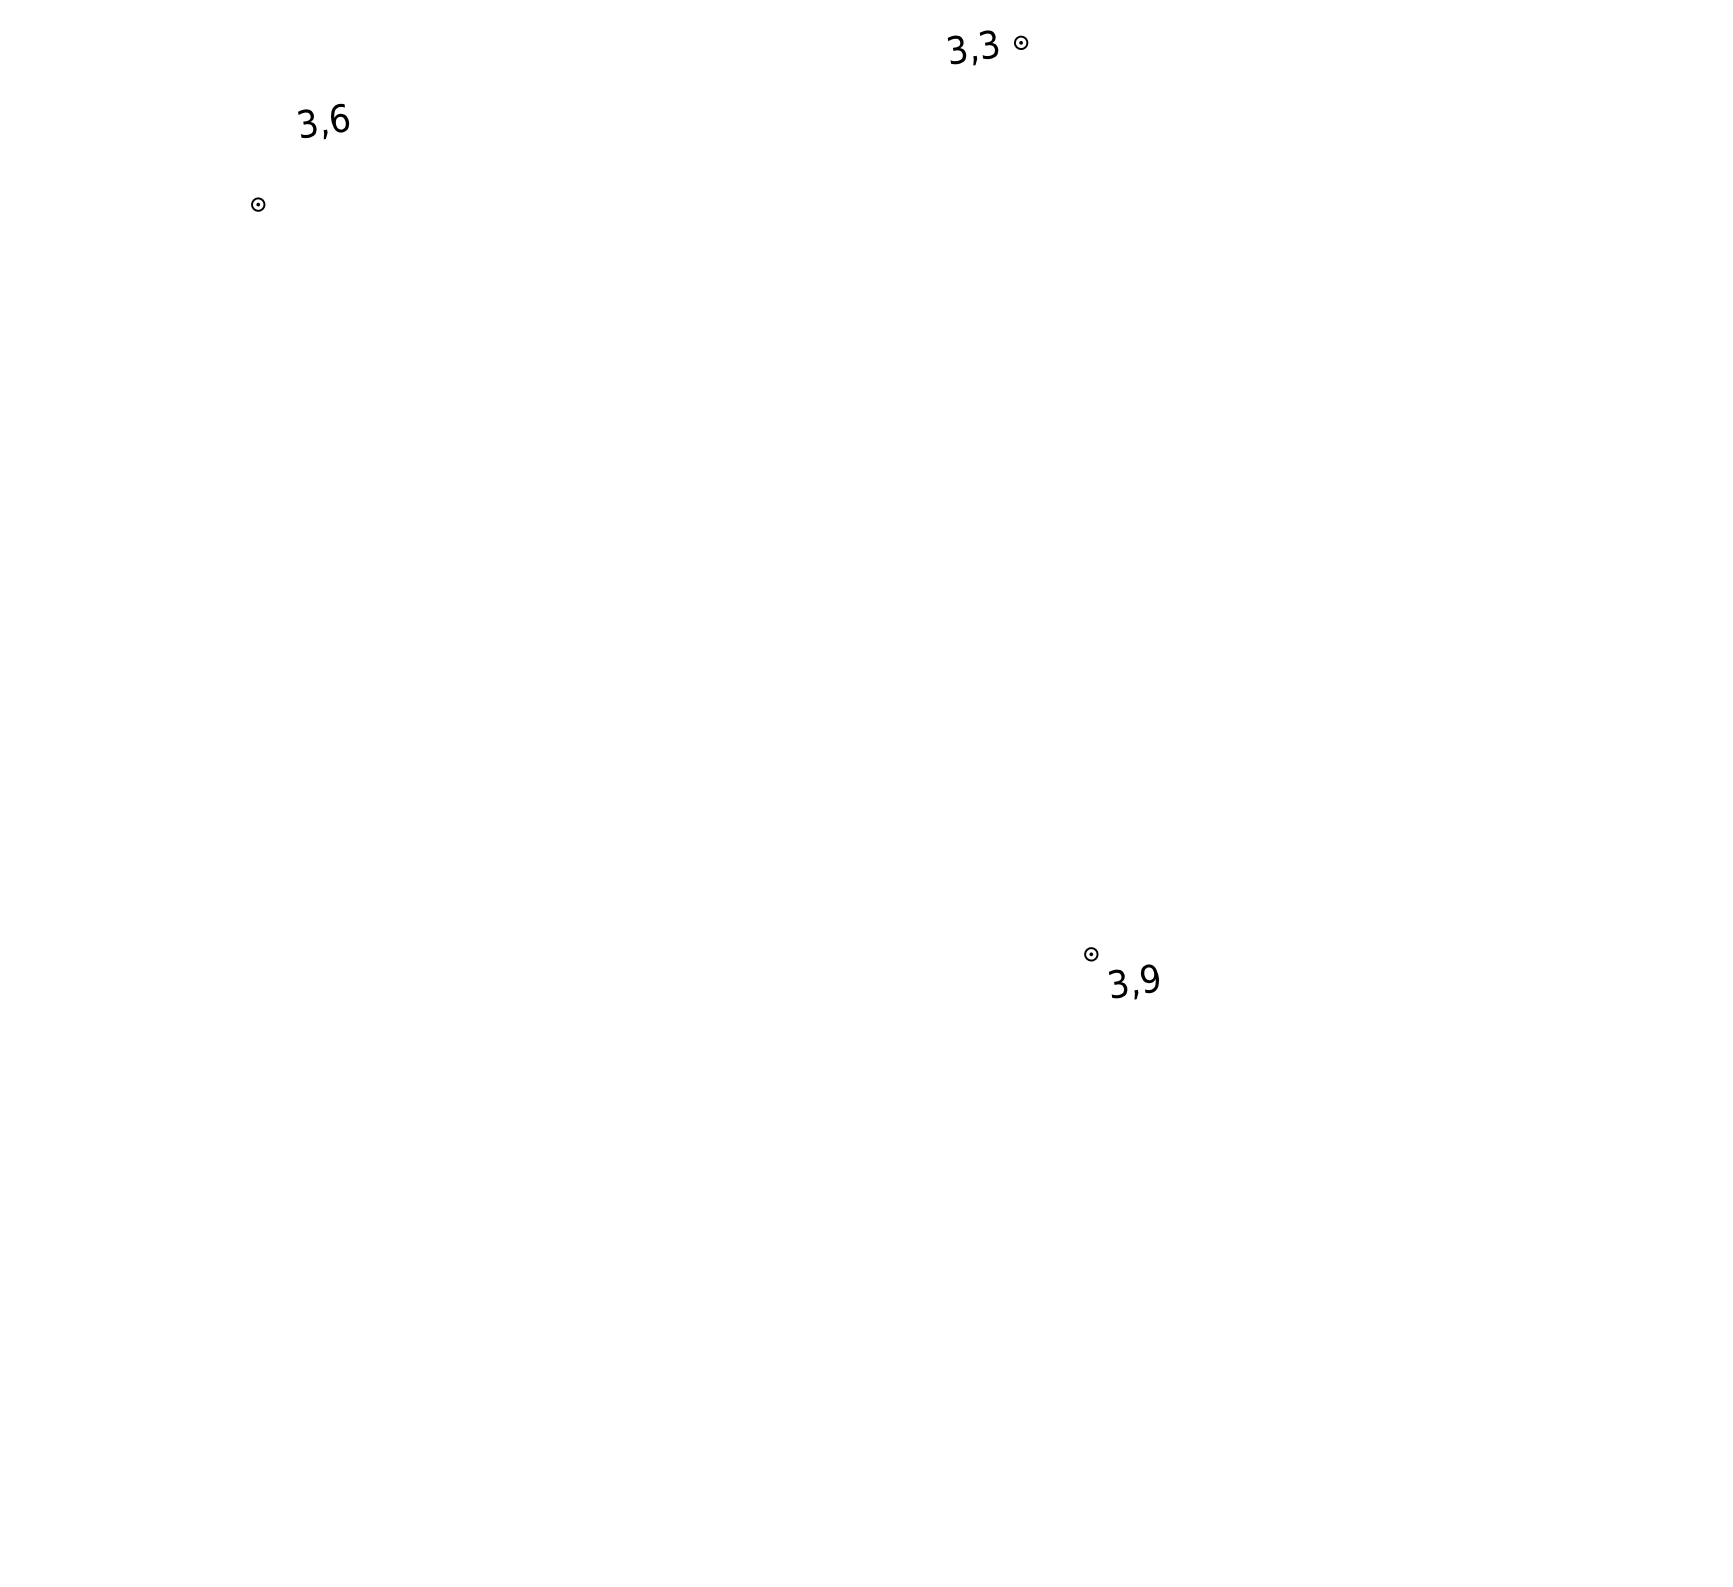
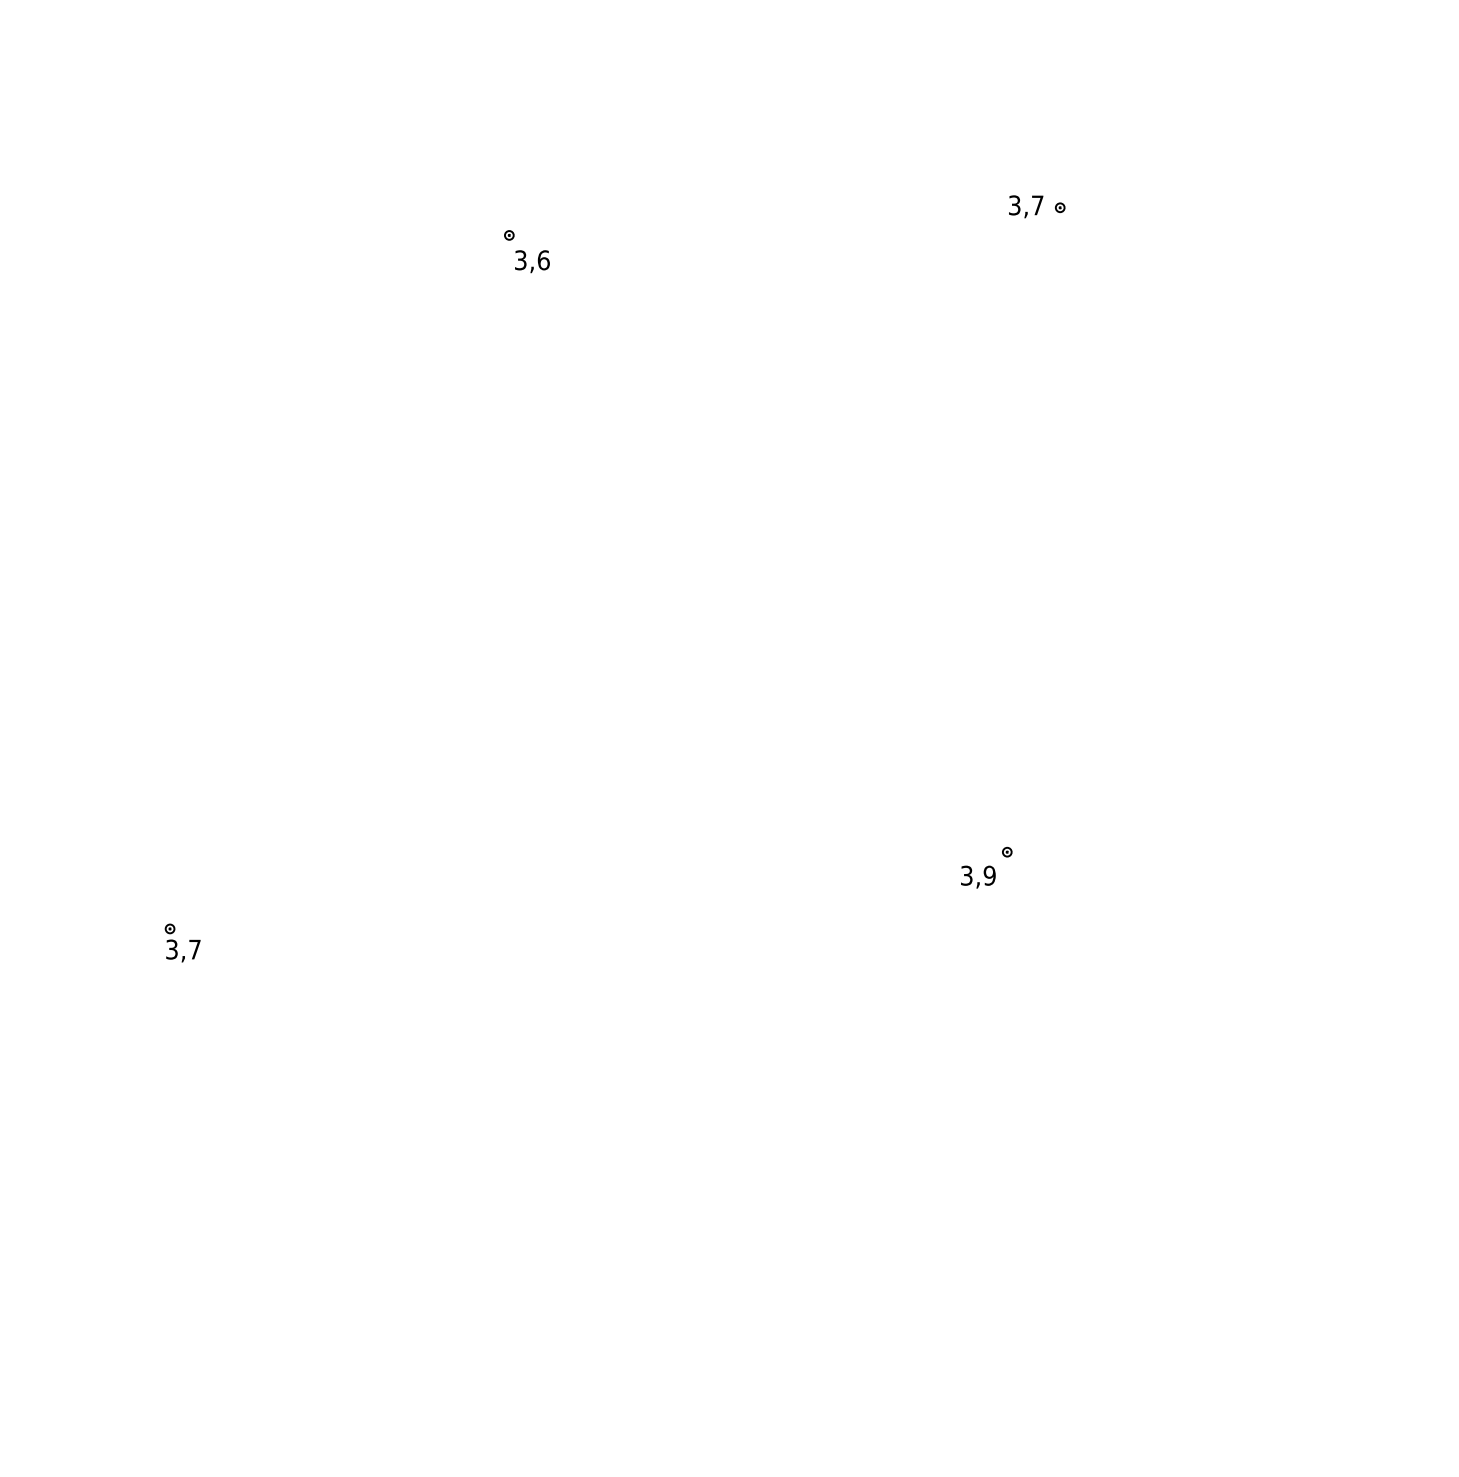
text: (988, 44) -> (1037, 205), 3,3 -> 3,7
text: (324, 122) -> (532, 261), moved
text: (1134, 982) -> (978, 876), moved

